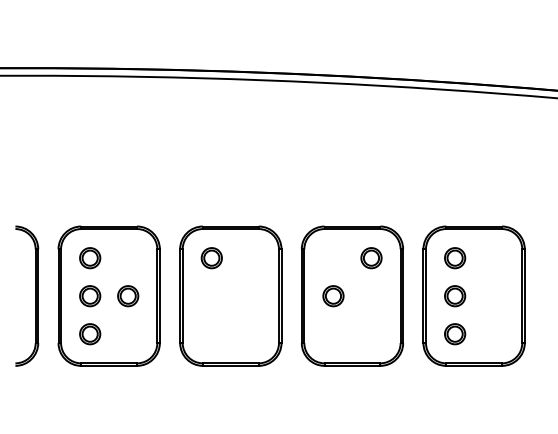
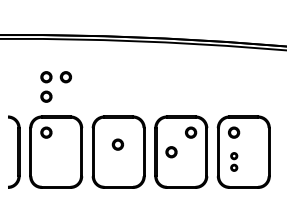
part: (210, 257) -> (117, 144), moved
part: (98, 304) -> (50, 81), moved
part: (455, 314) -> (234, 161), size x0.6

